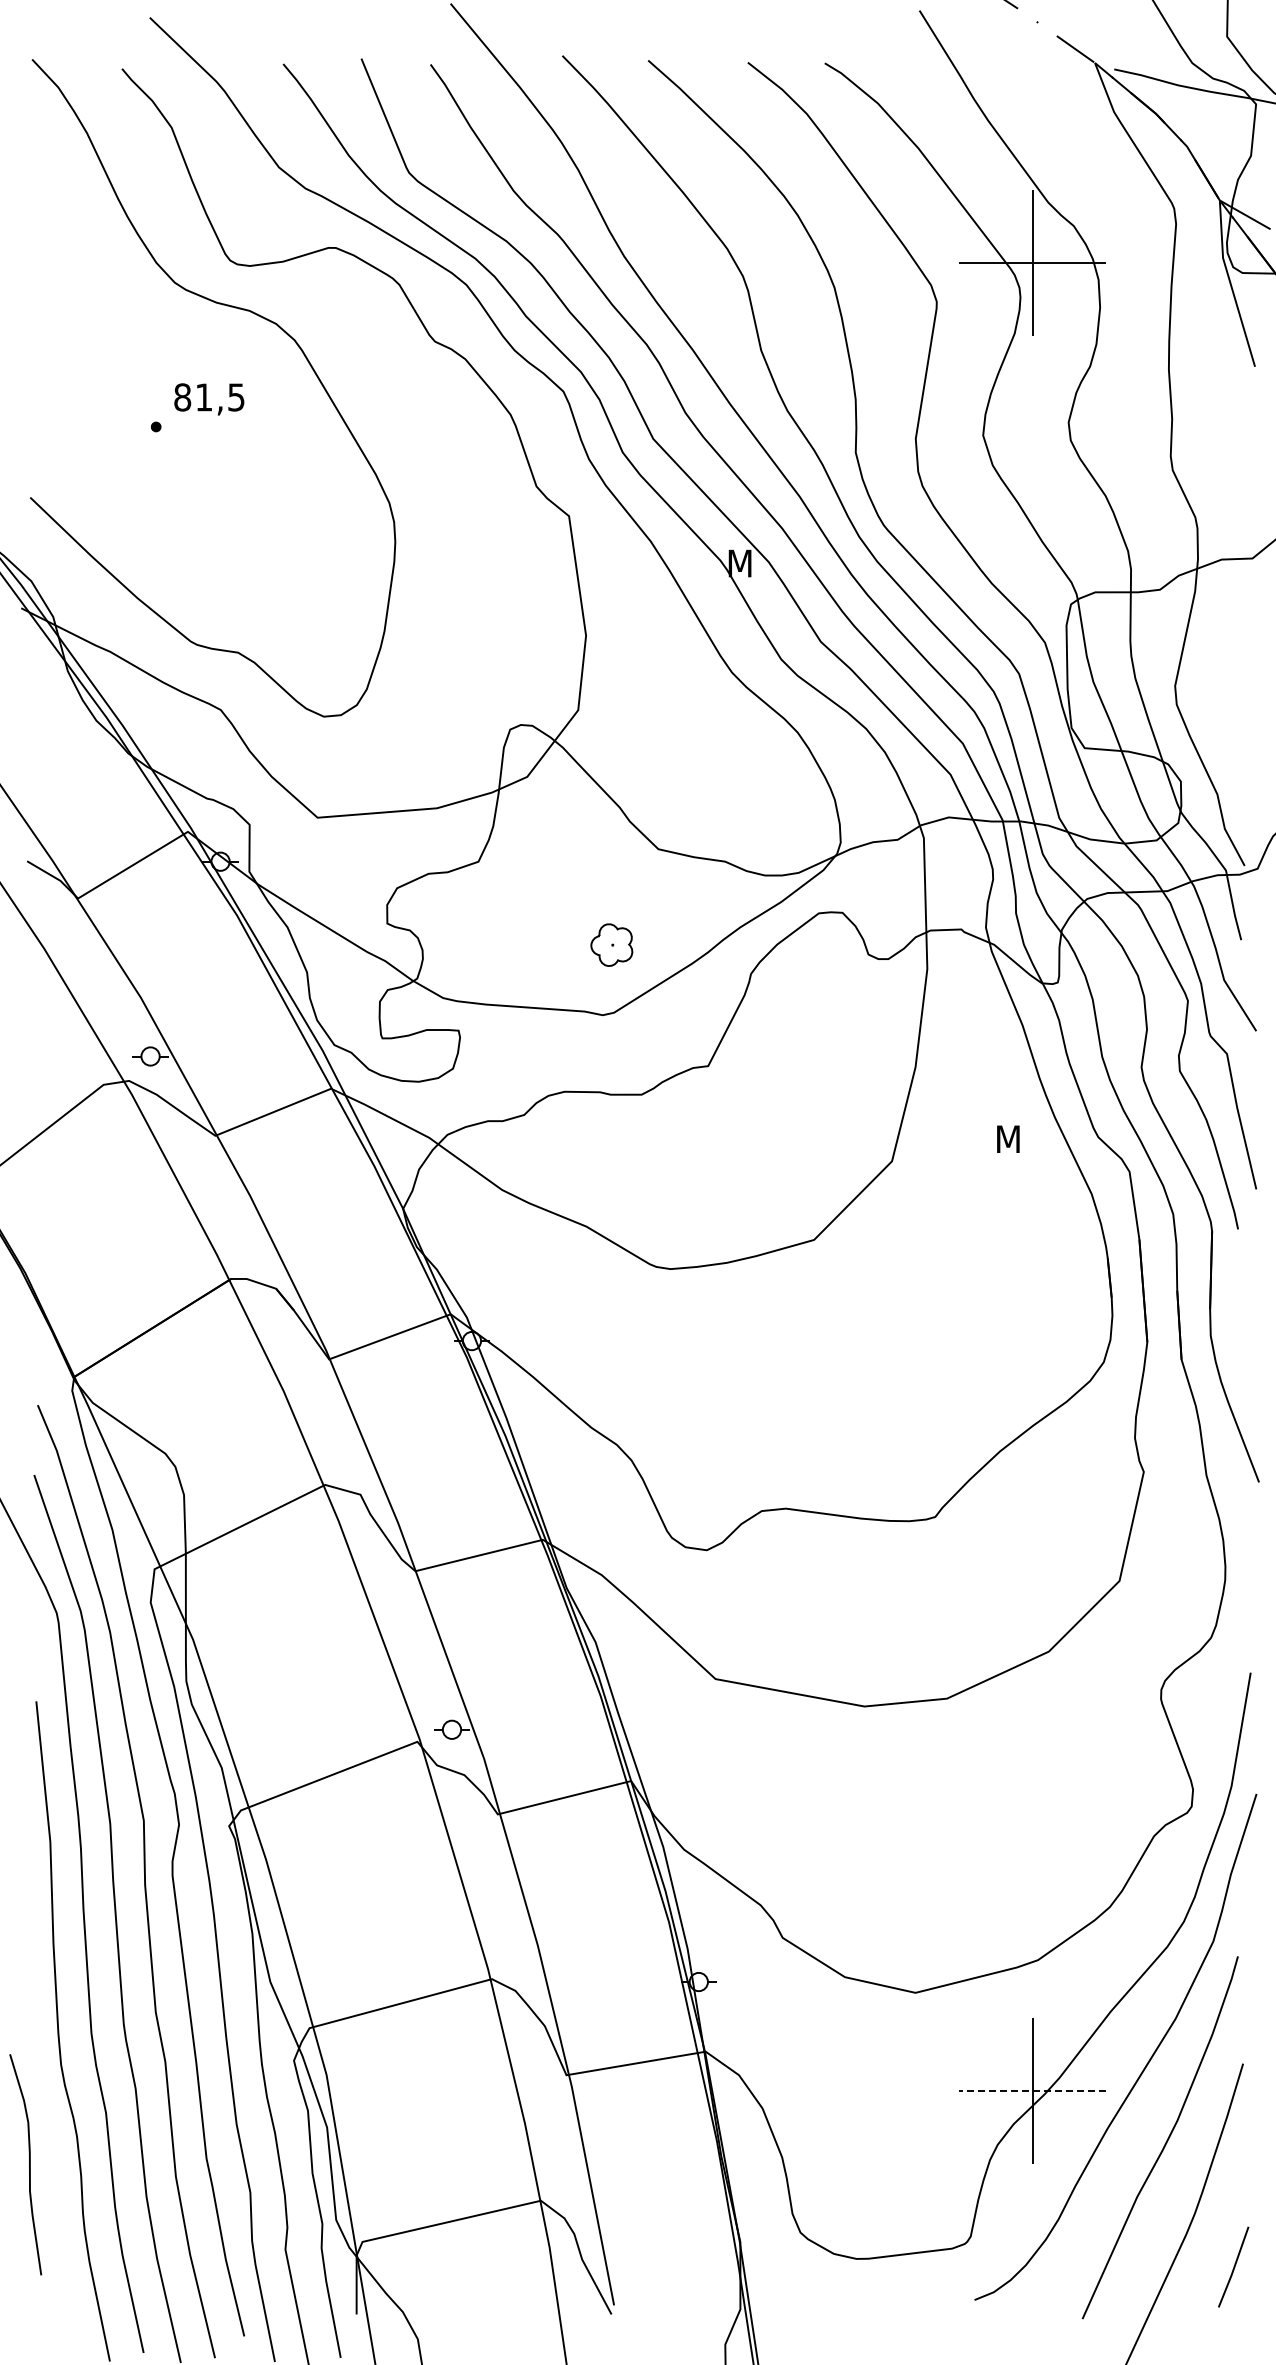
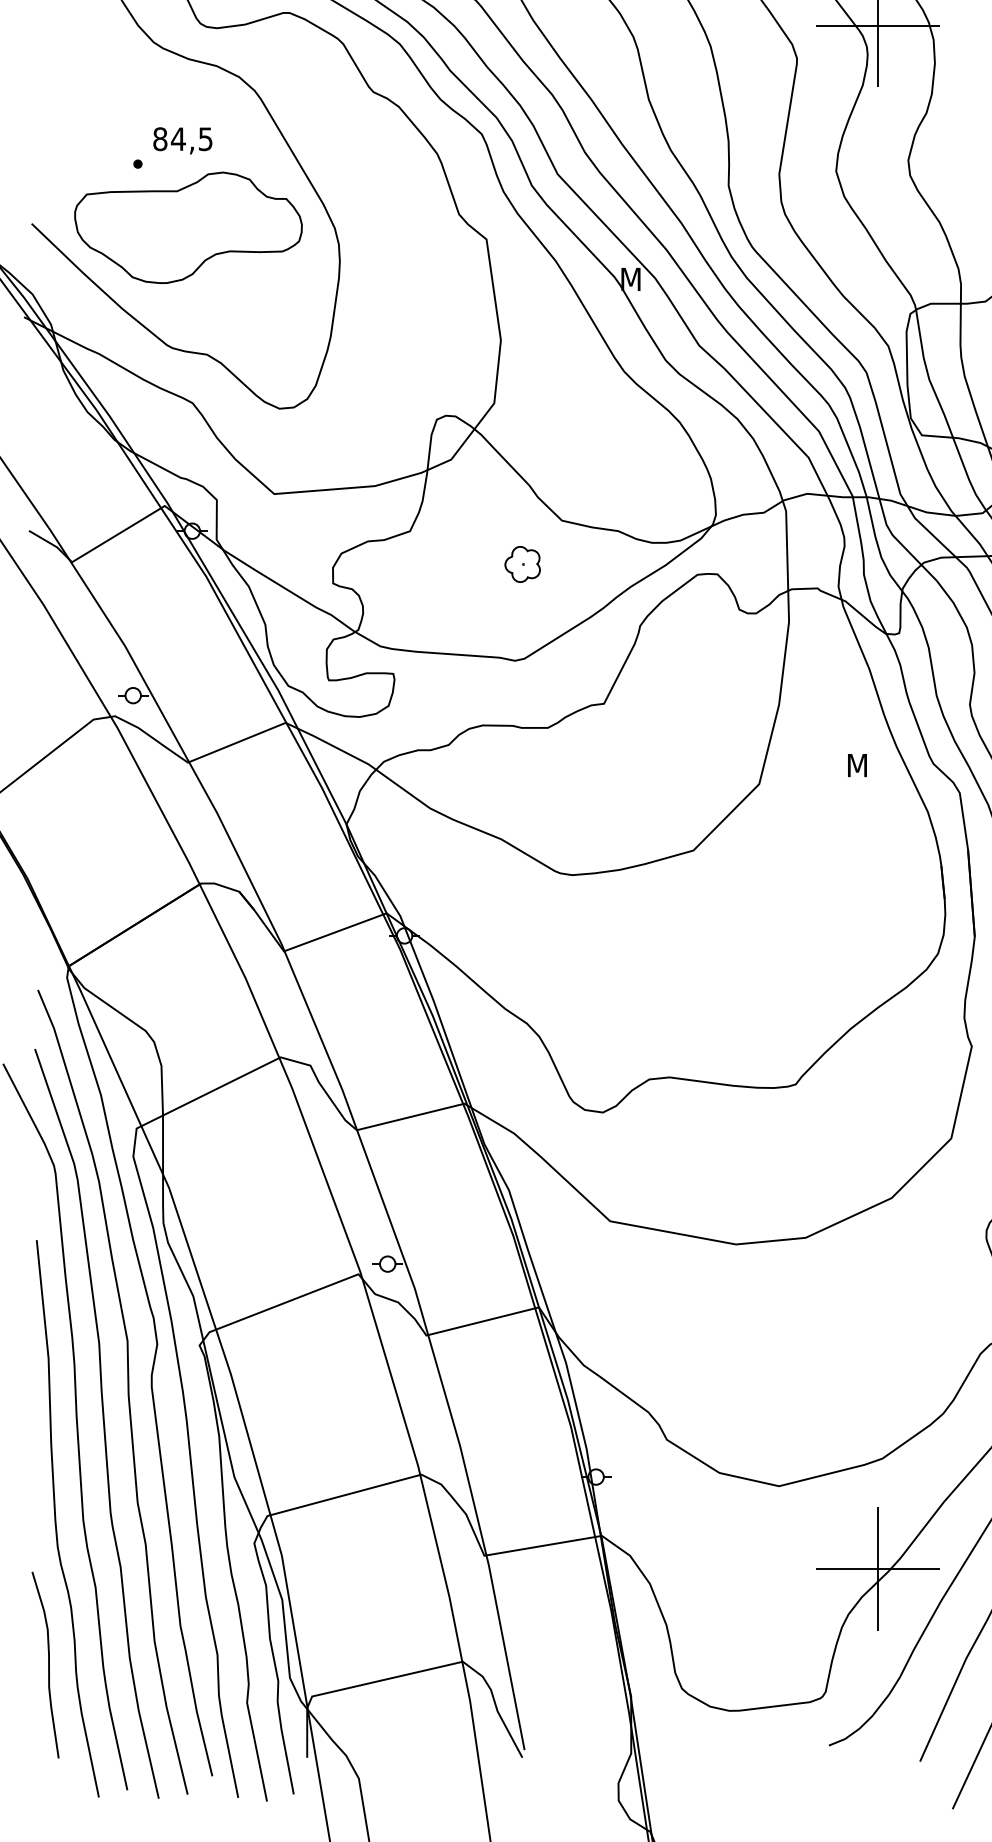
text: (204, 397) -> (178, 139), 81,5 -> 84,5
part: (215, 502) -> (188, 227), added
part: (611, 944) -> (522, 563), moved
line: (1032, 2090) -> (877, 1568), dashed -> solid
curve: (29, 2164) -> (48, 1664), moved

